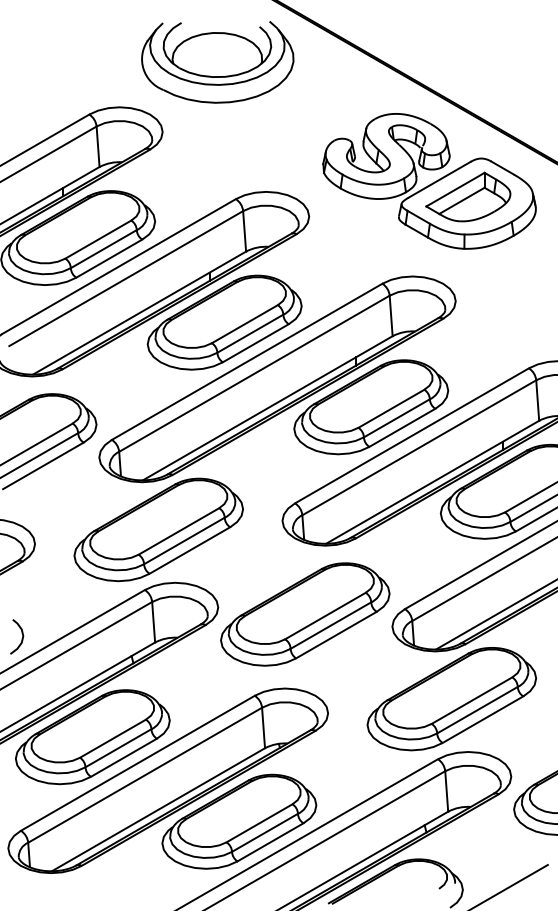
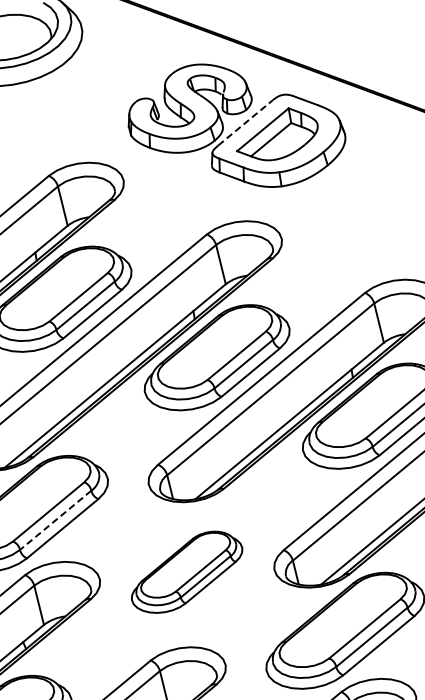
line: (439, 179) -> (245, 122), solid -> dashed
line: (184, 540) -> (55, 519), solid -> dashed
part: (305, 614) -> (186, 572), size x0.7

